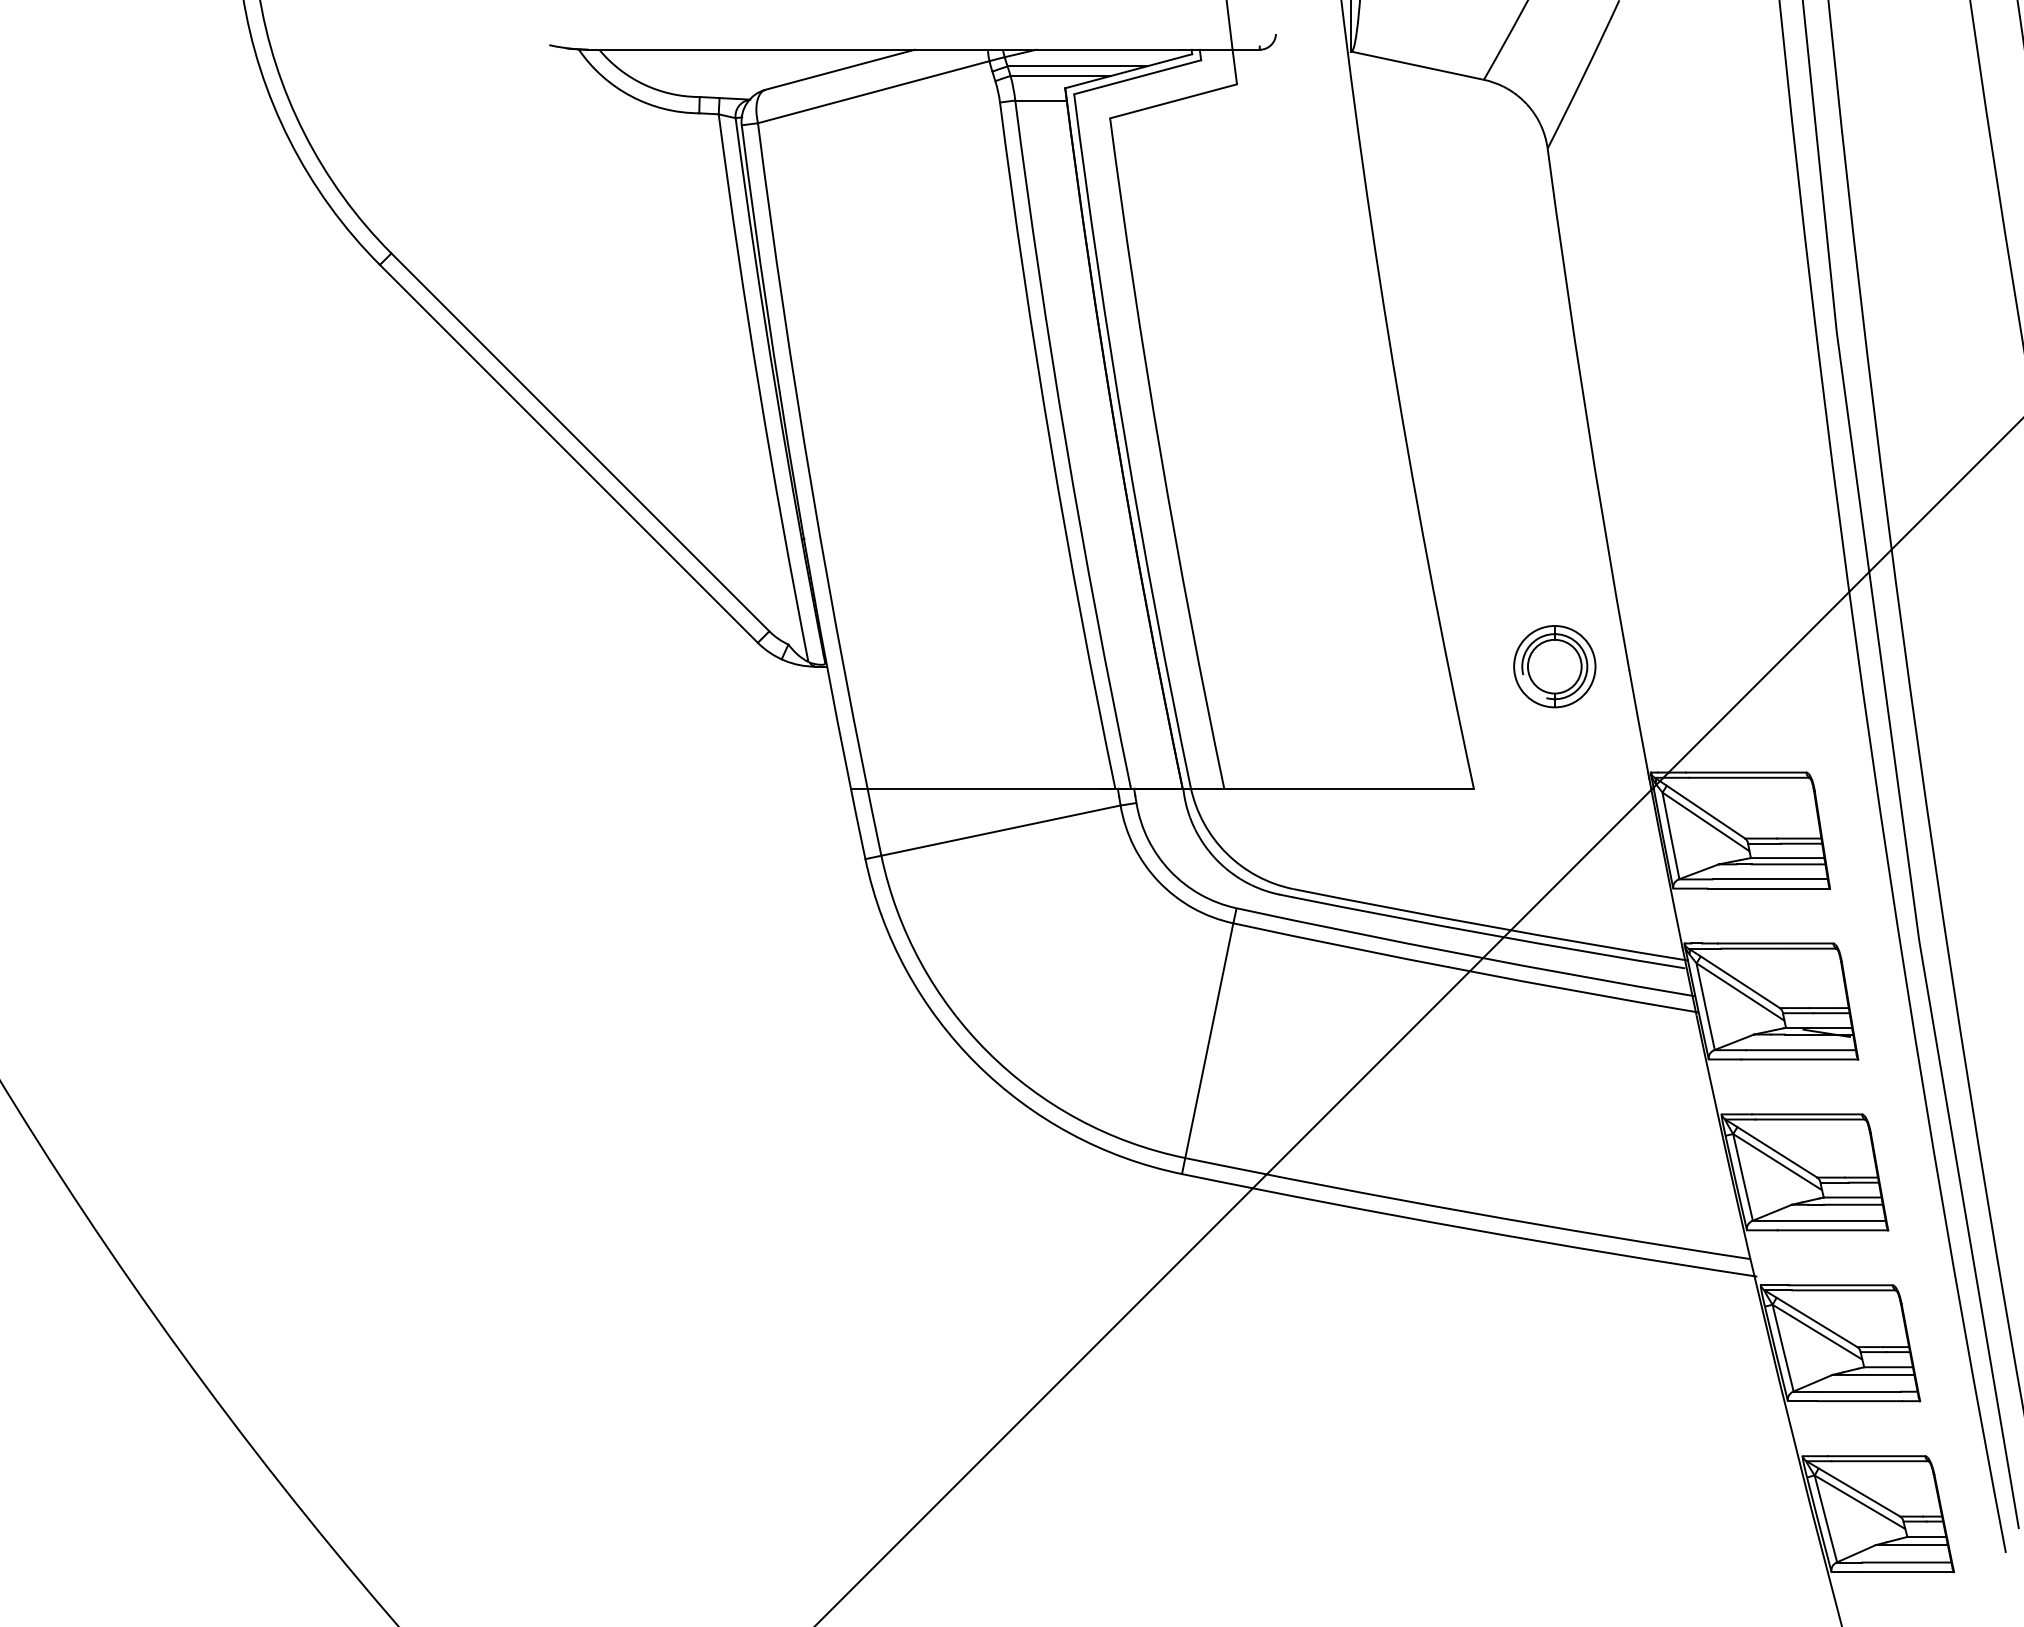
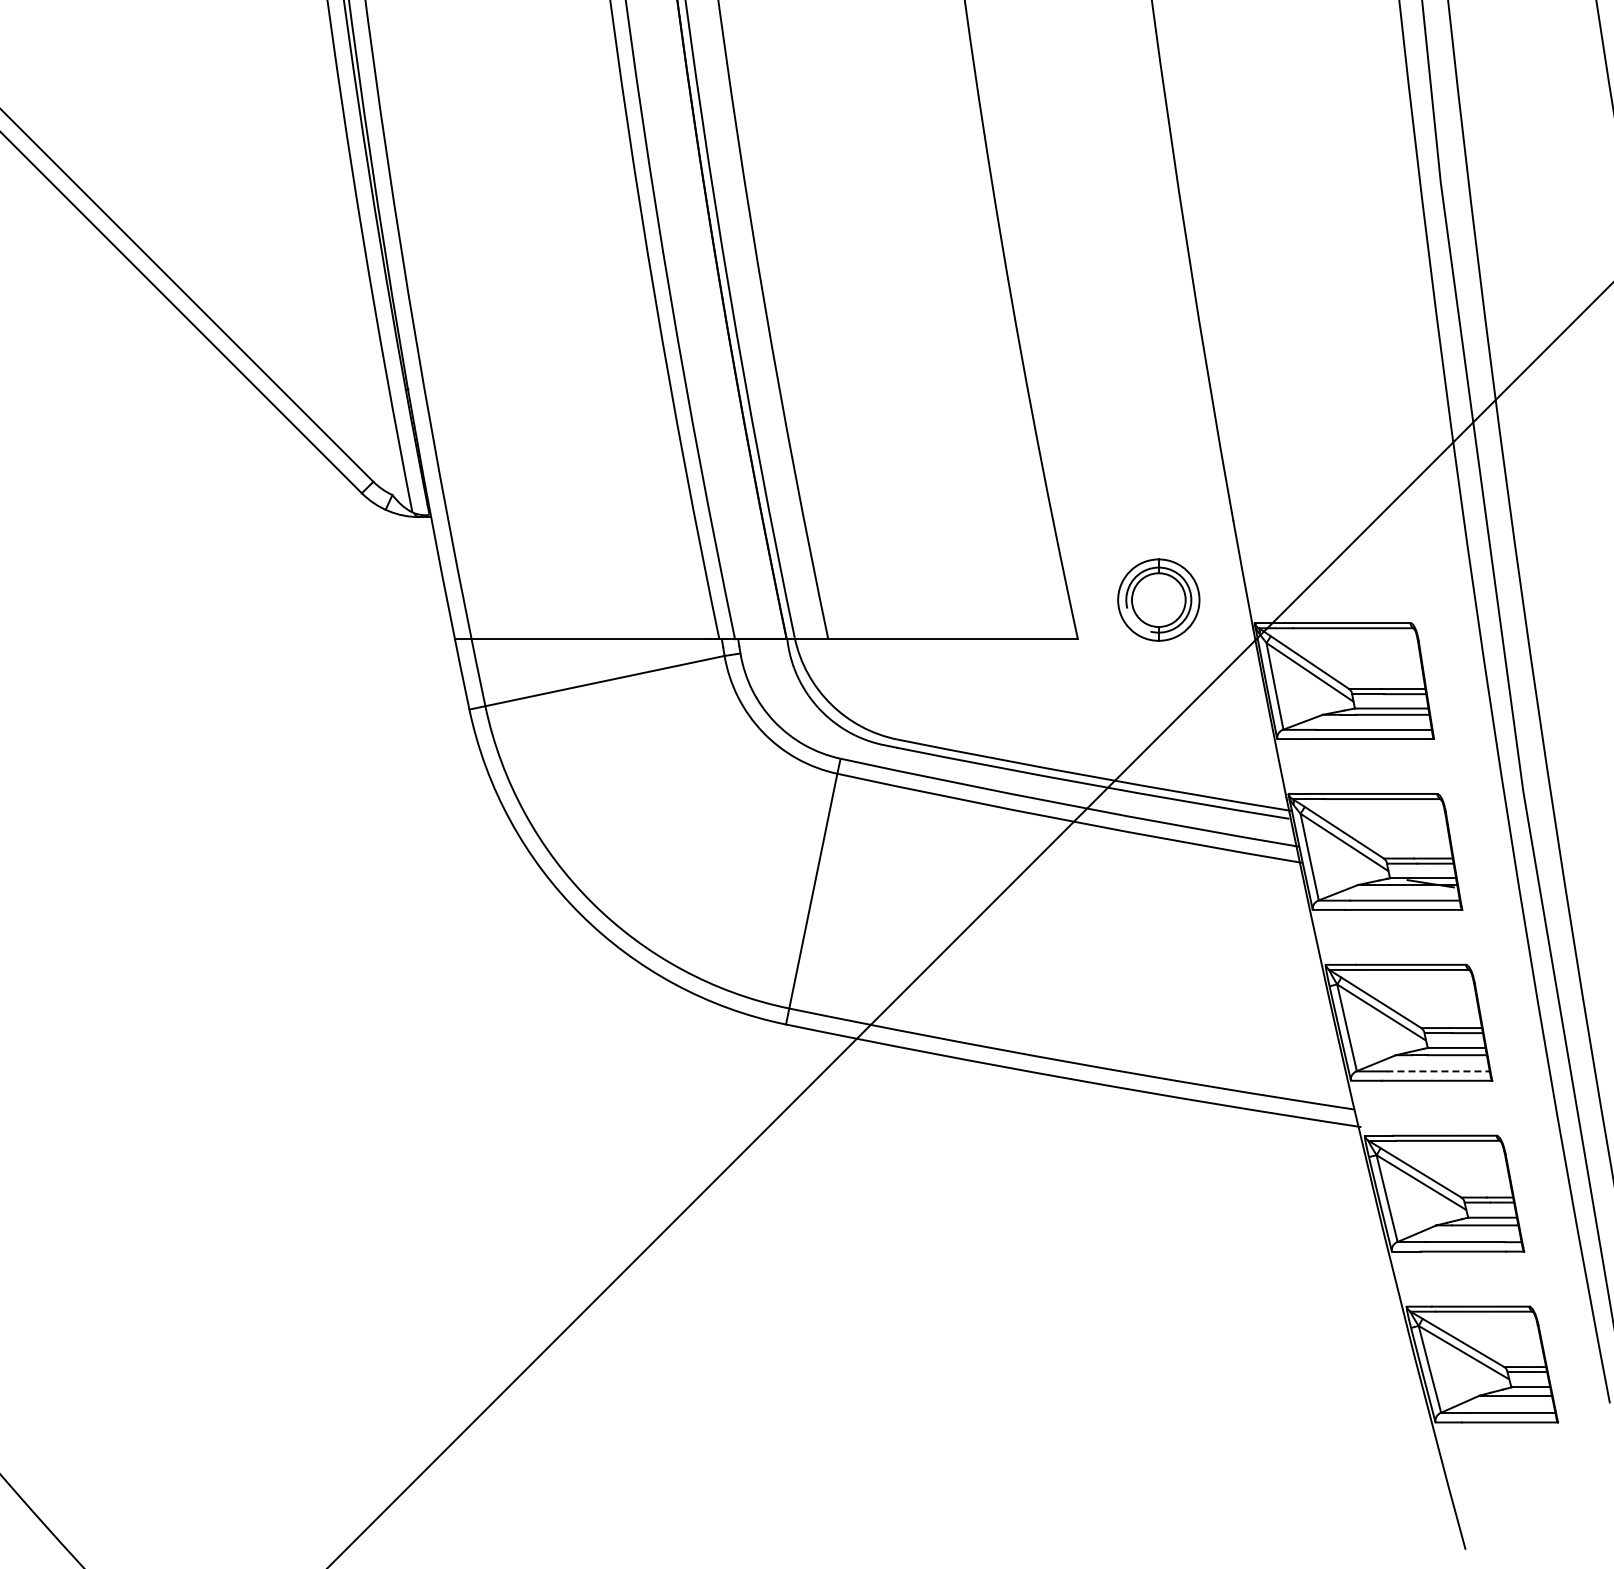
part: (1554, 666) -> (1158, 599), moved
line: (1834, 1220) -> (1438, 1070), solid -> dashed

